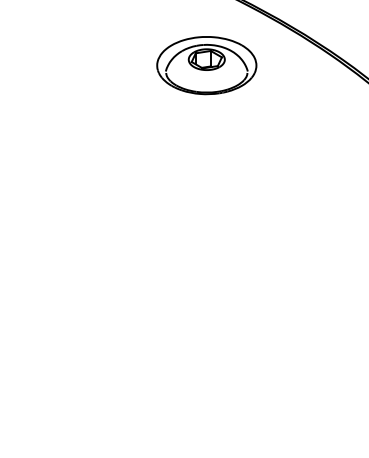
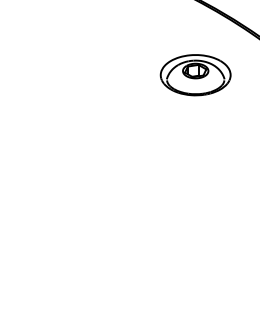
part: (206, 65) -> (195, 75), moved

